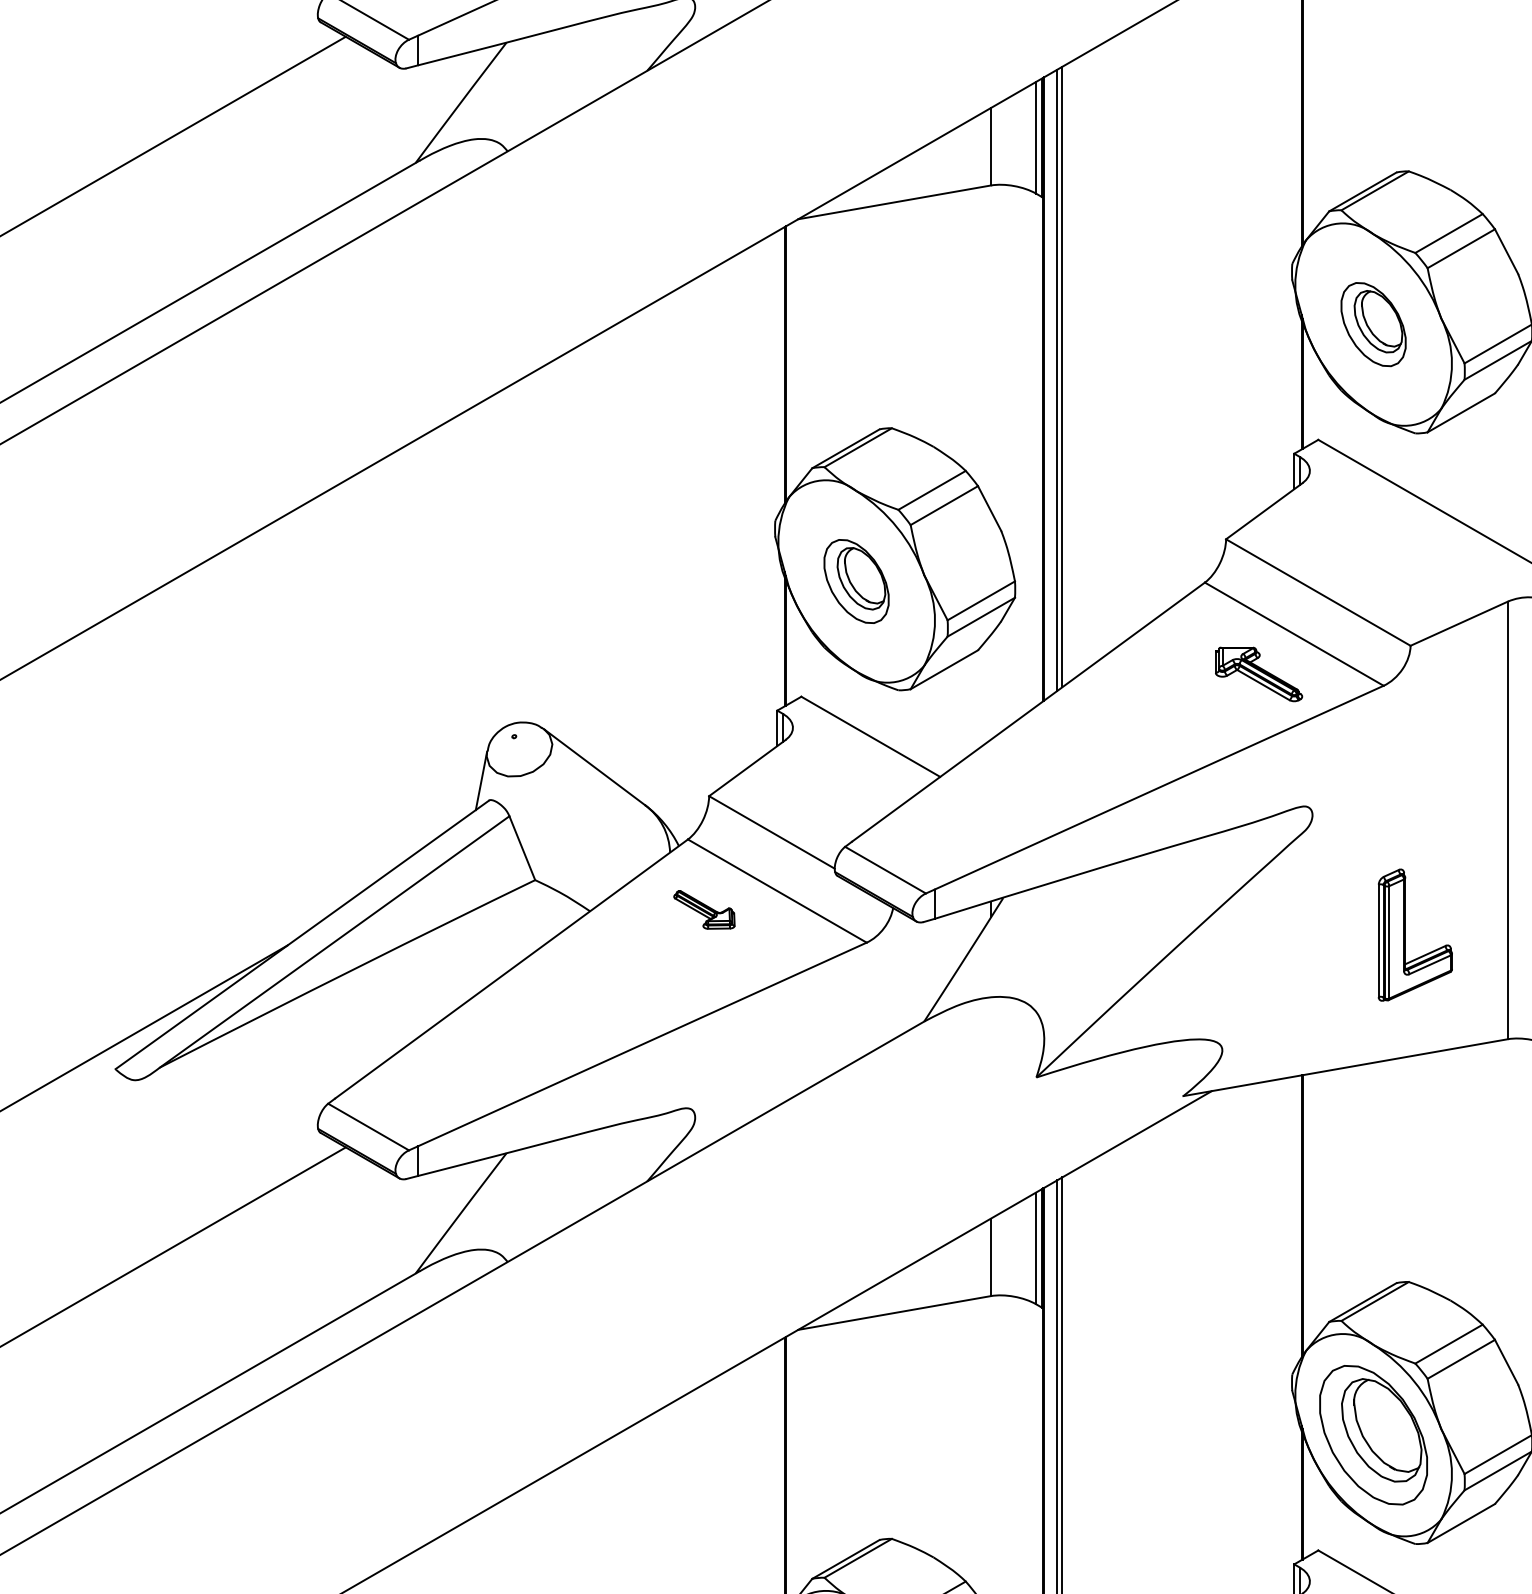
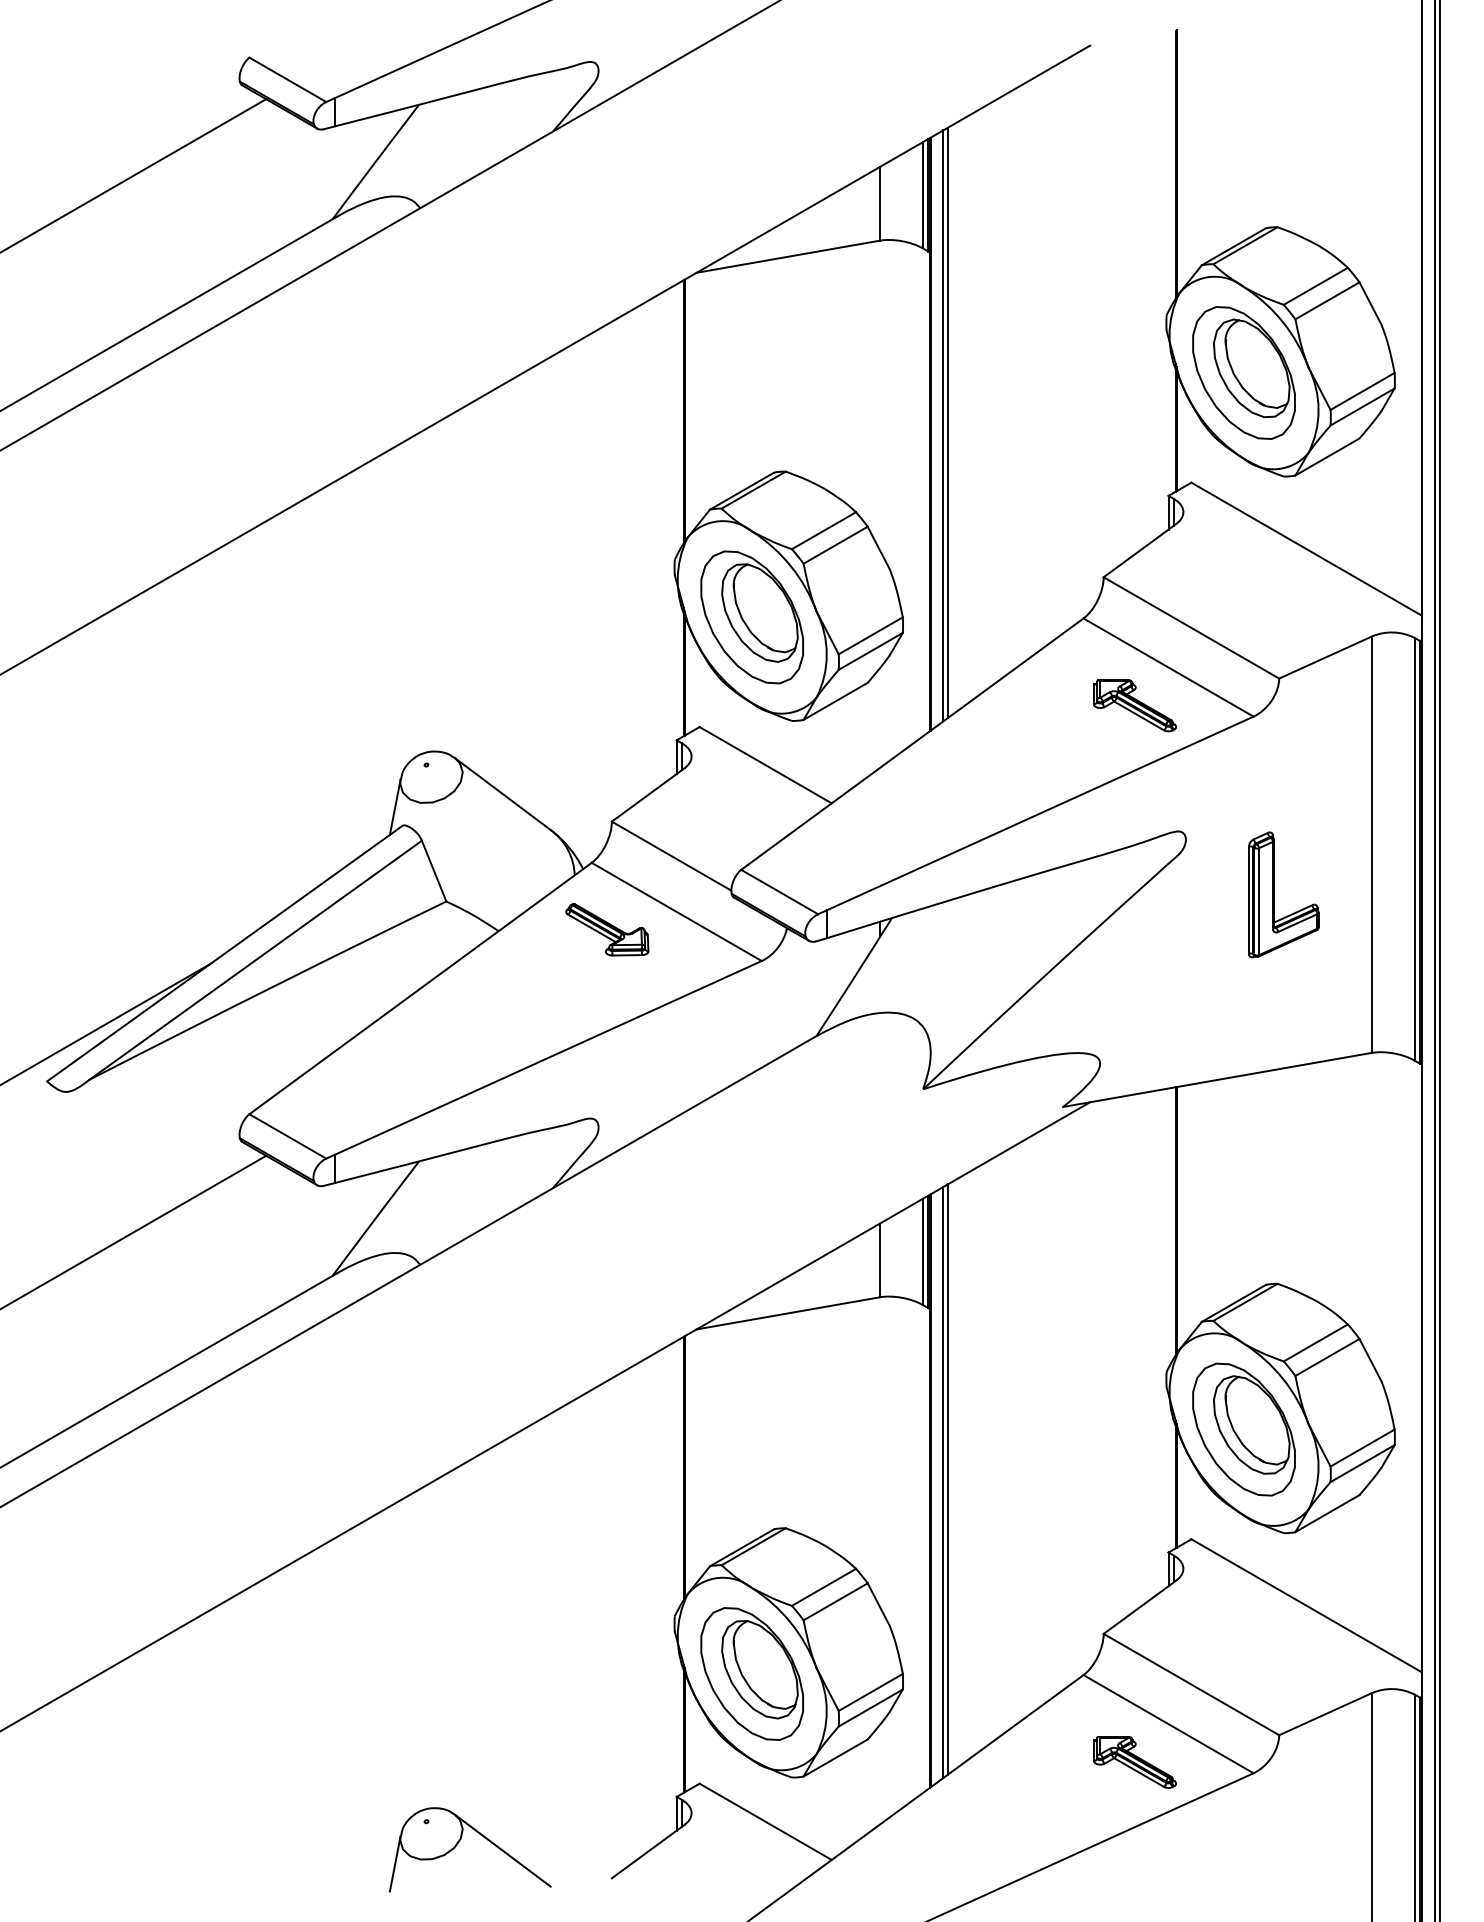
part: (1373, 324) -> (1243, 372), size x1.67
part: (855, 581) -> (751, 617), size x1.67
part: (704, 909) -> (607, 929), size x1.43
part: (1405, 934) -> (1274, 894), moved

